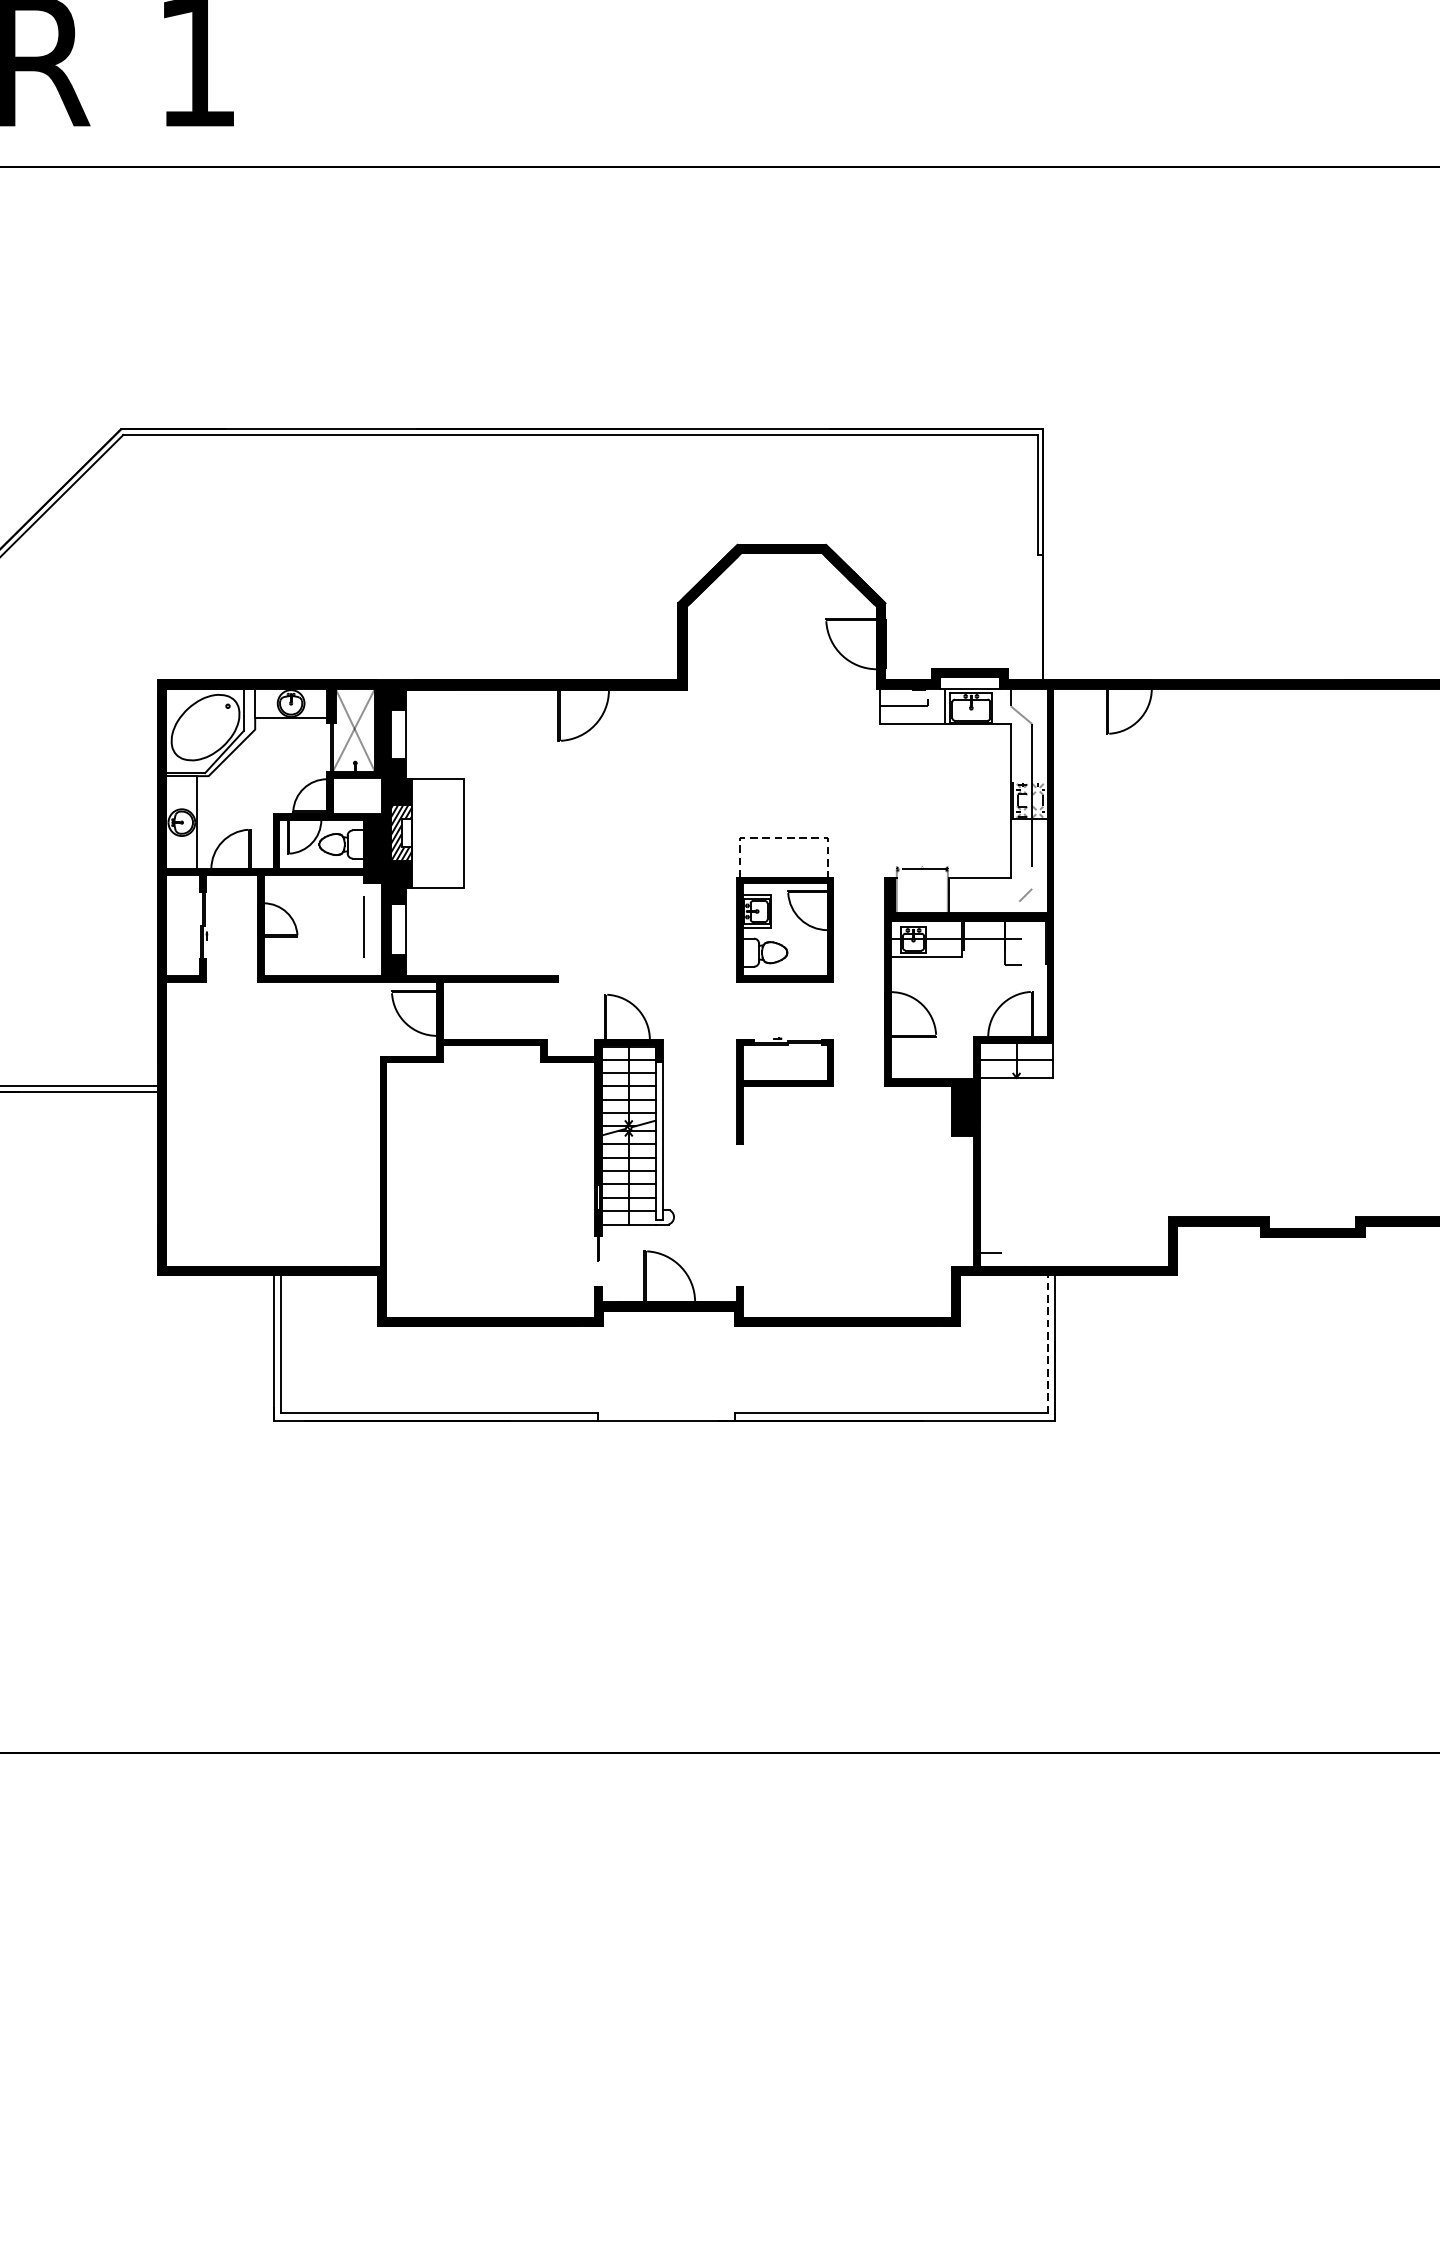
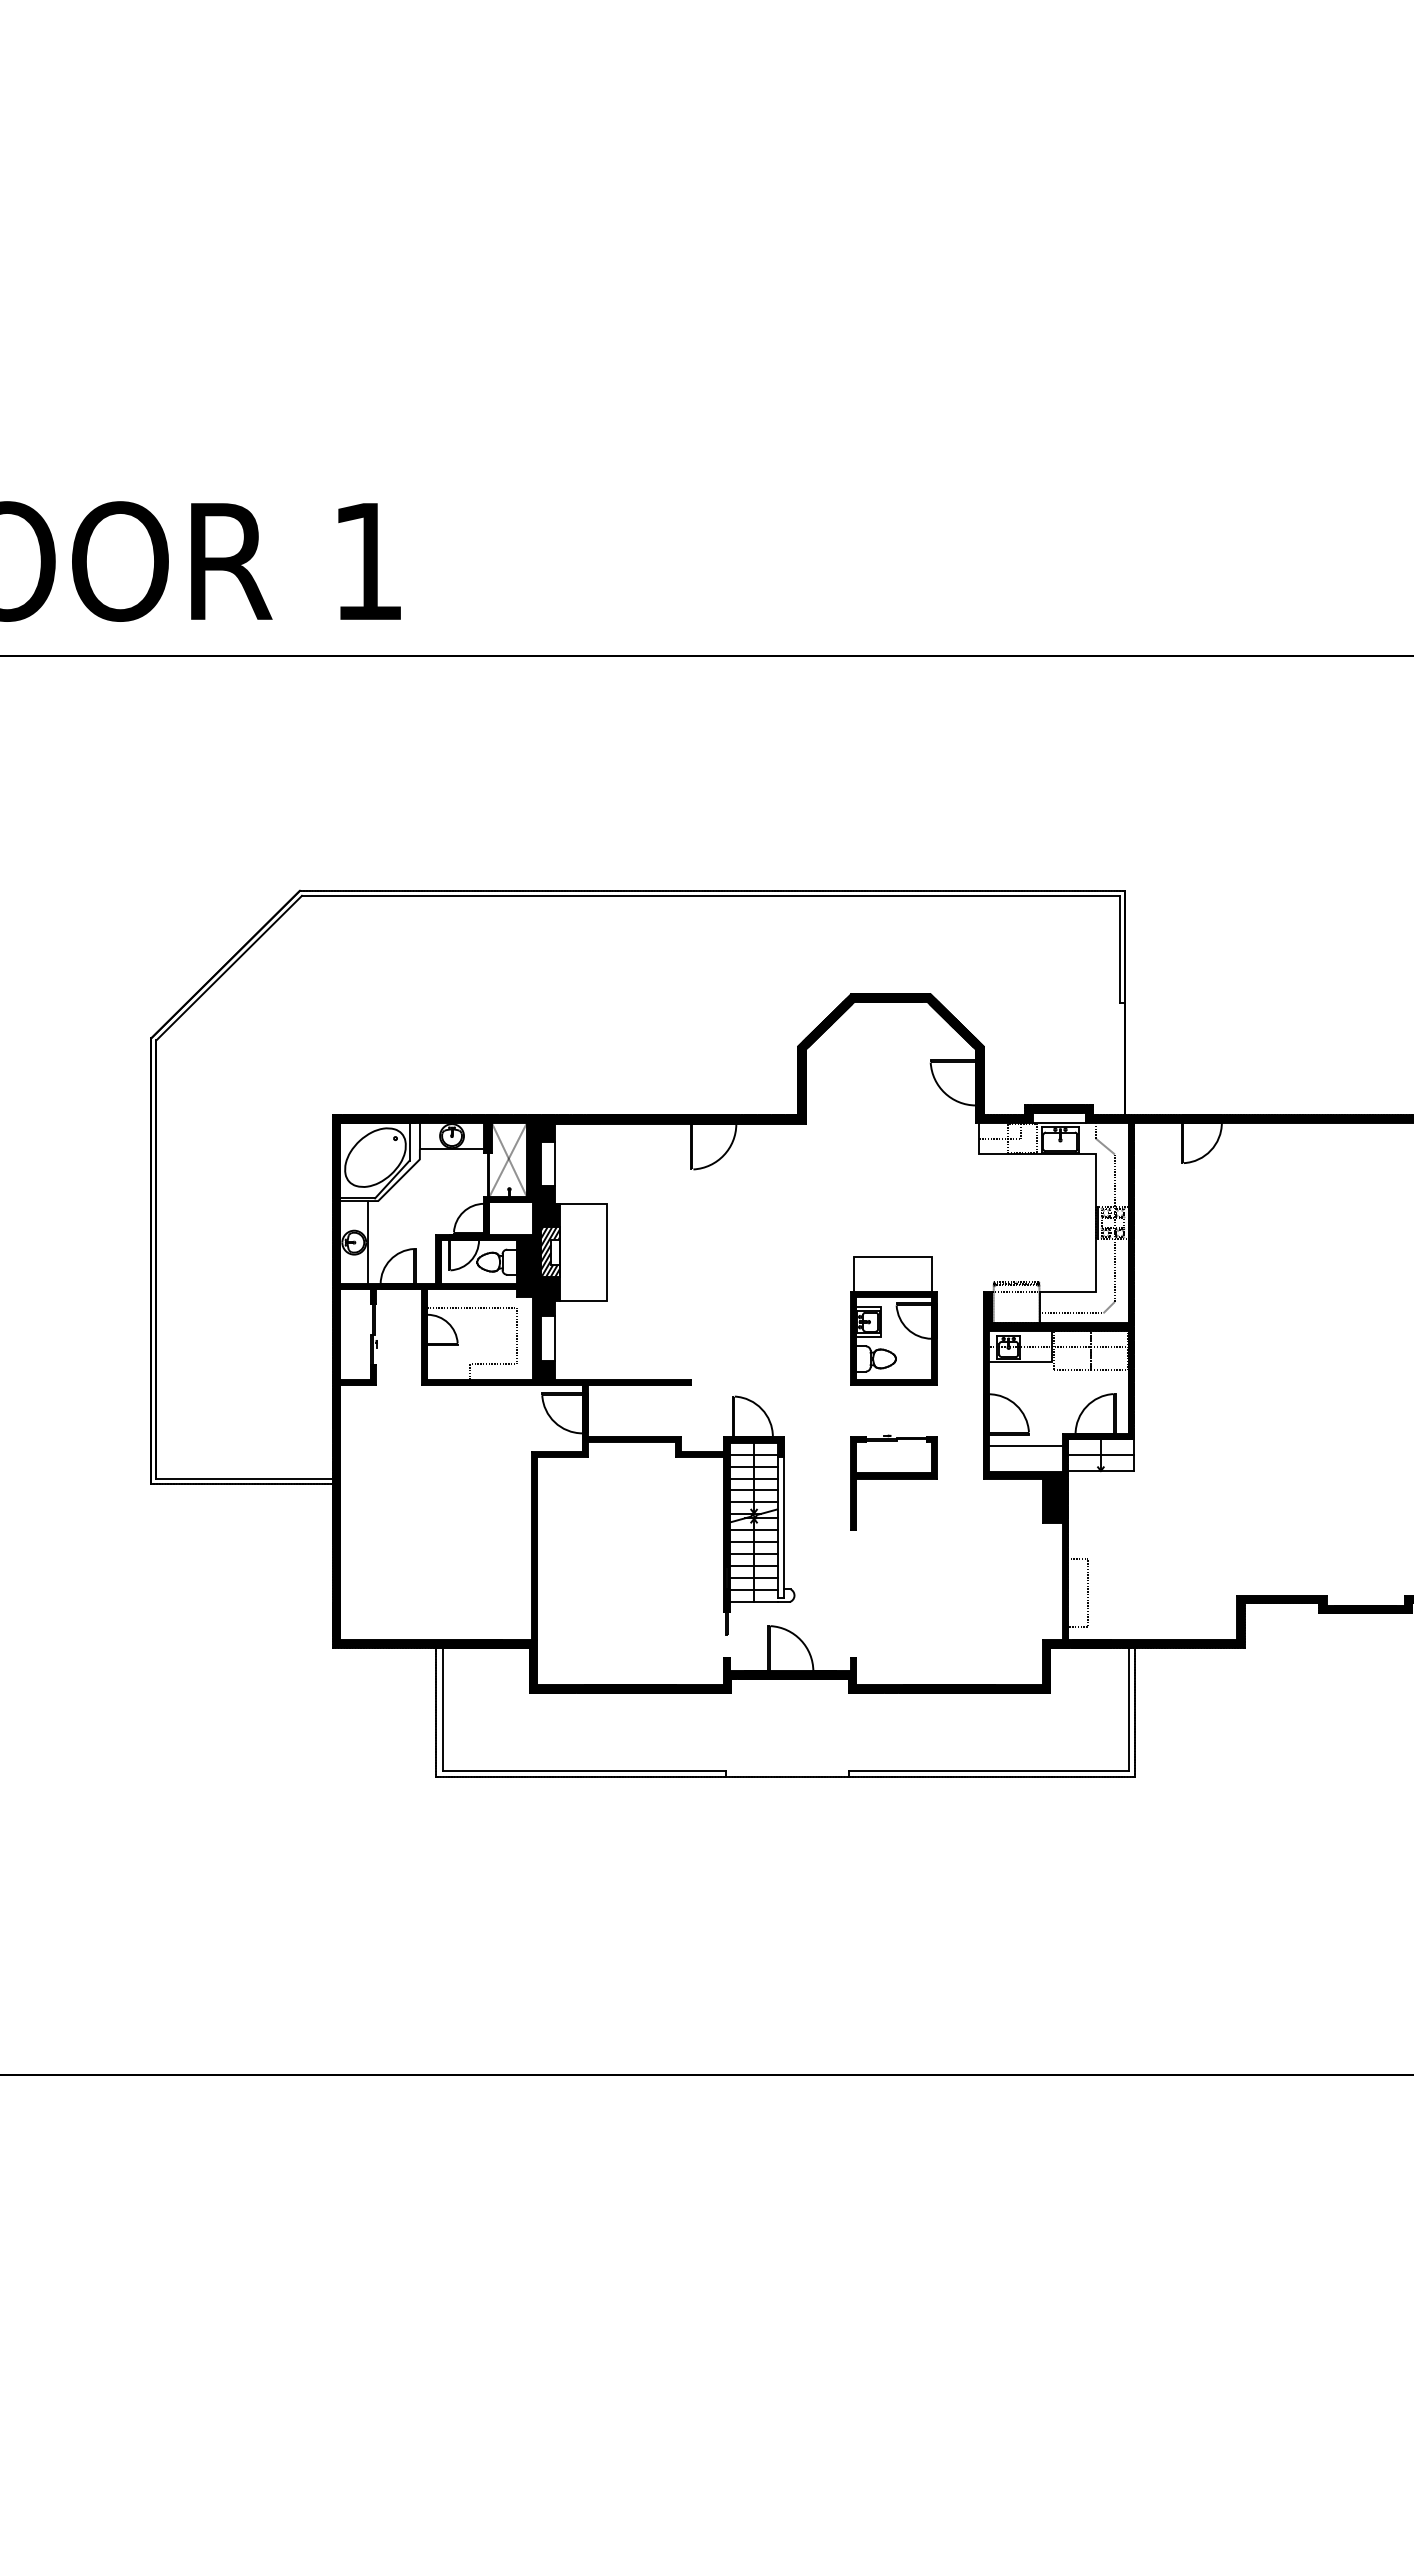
line: (784, 838) -> (893, 1256), dashed -> solid
line: (932, 1049) -> (1025, 1445), added
line: (1047, 1344) -> (1128, 1709), dashed -> solid

